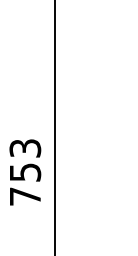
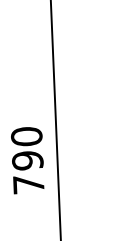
text: (25, 160) -> (27, 148), 753 -> 790

